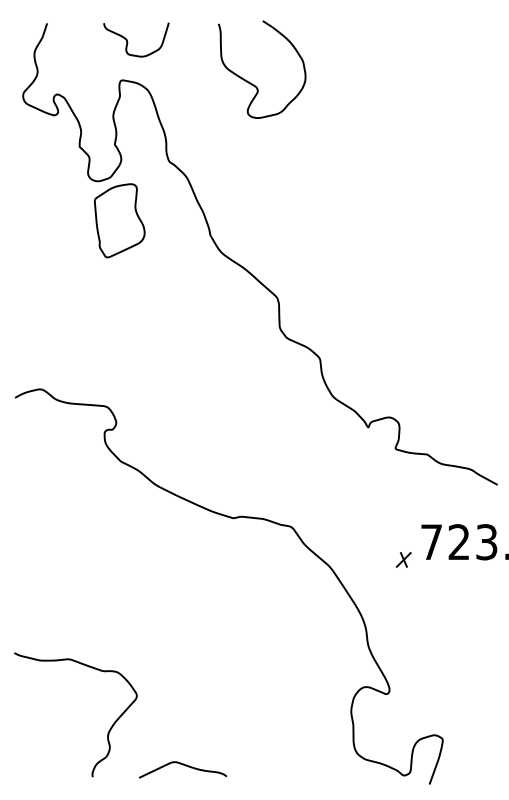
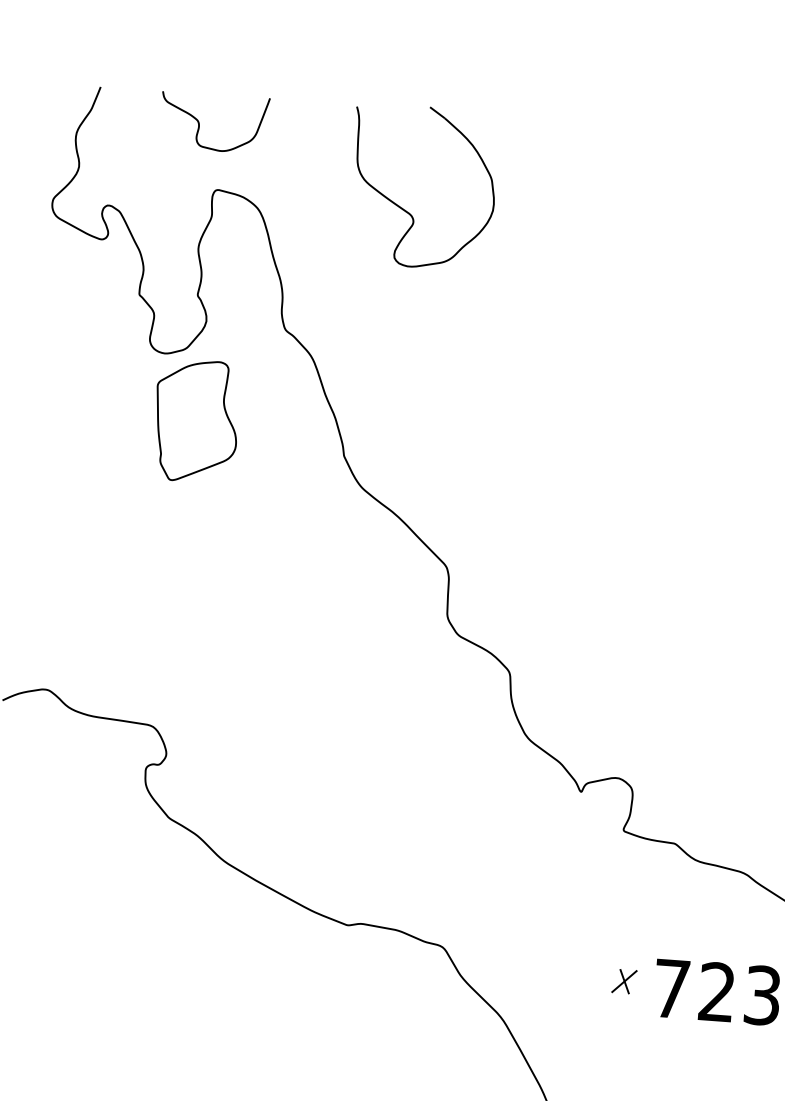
curve: (128, 42) -> (201, 126), moved
part: (254, 84) -> (408, 210), moved
part: (403, 559) -> (624, 980), moved

